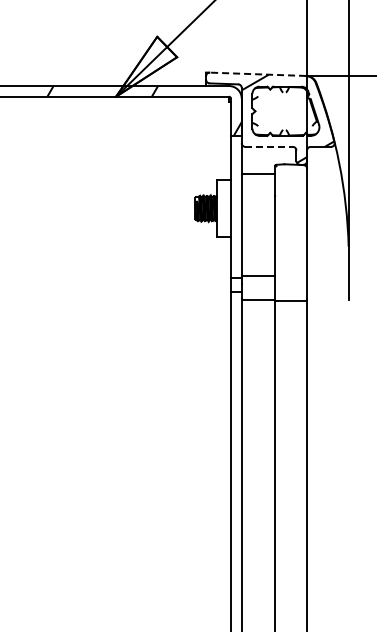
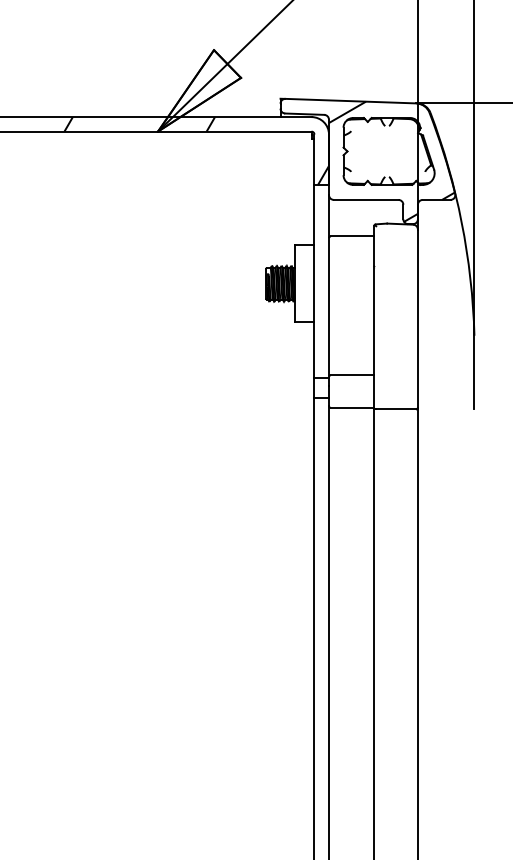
line: (257, 74) -> (350, 101), dashed -> solid
line: (269, 146) -> (366, 199), dashed -> solid

